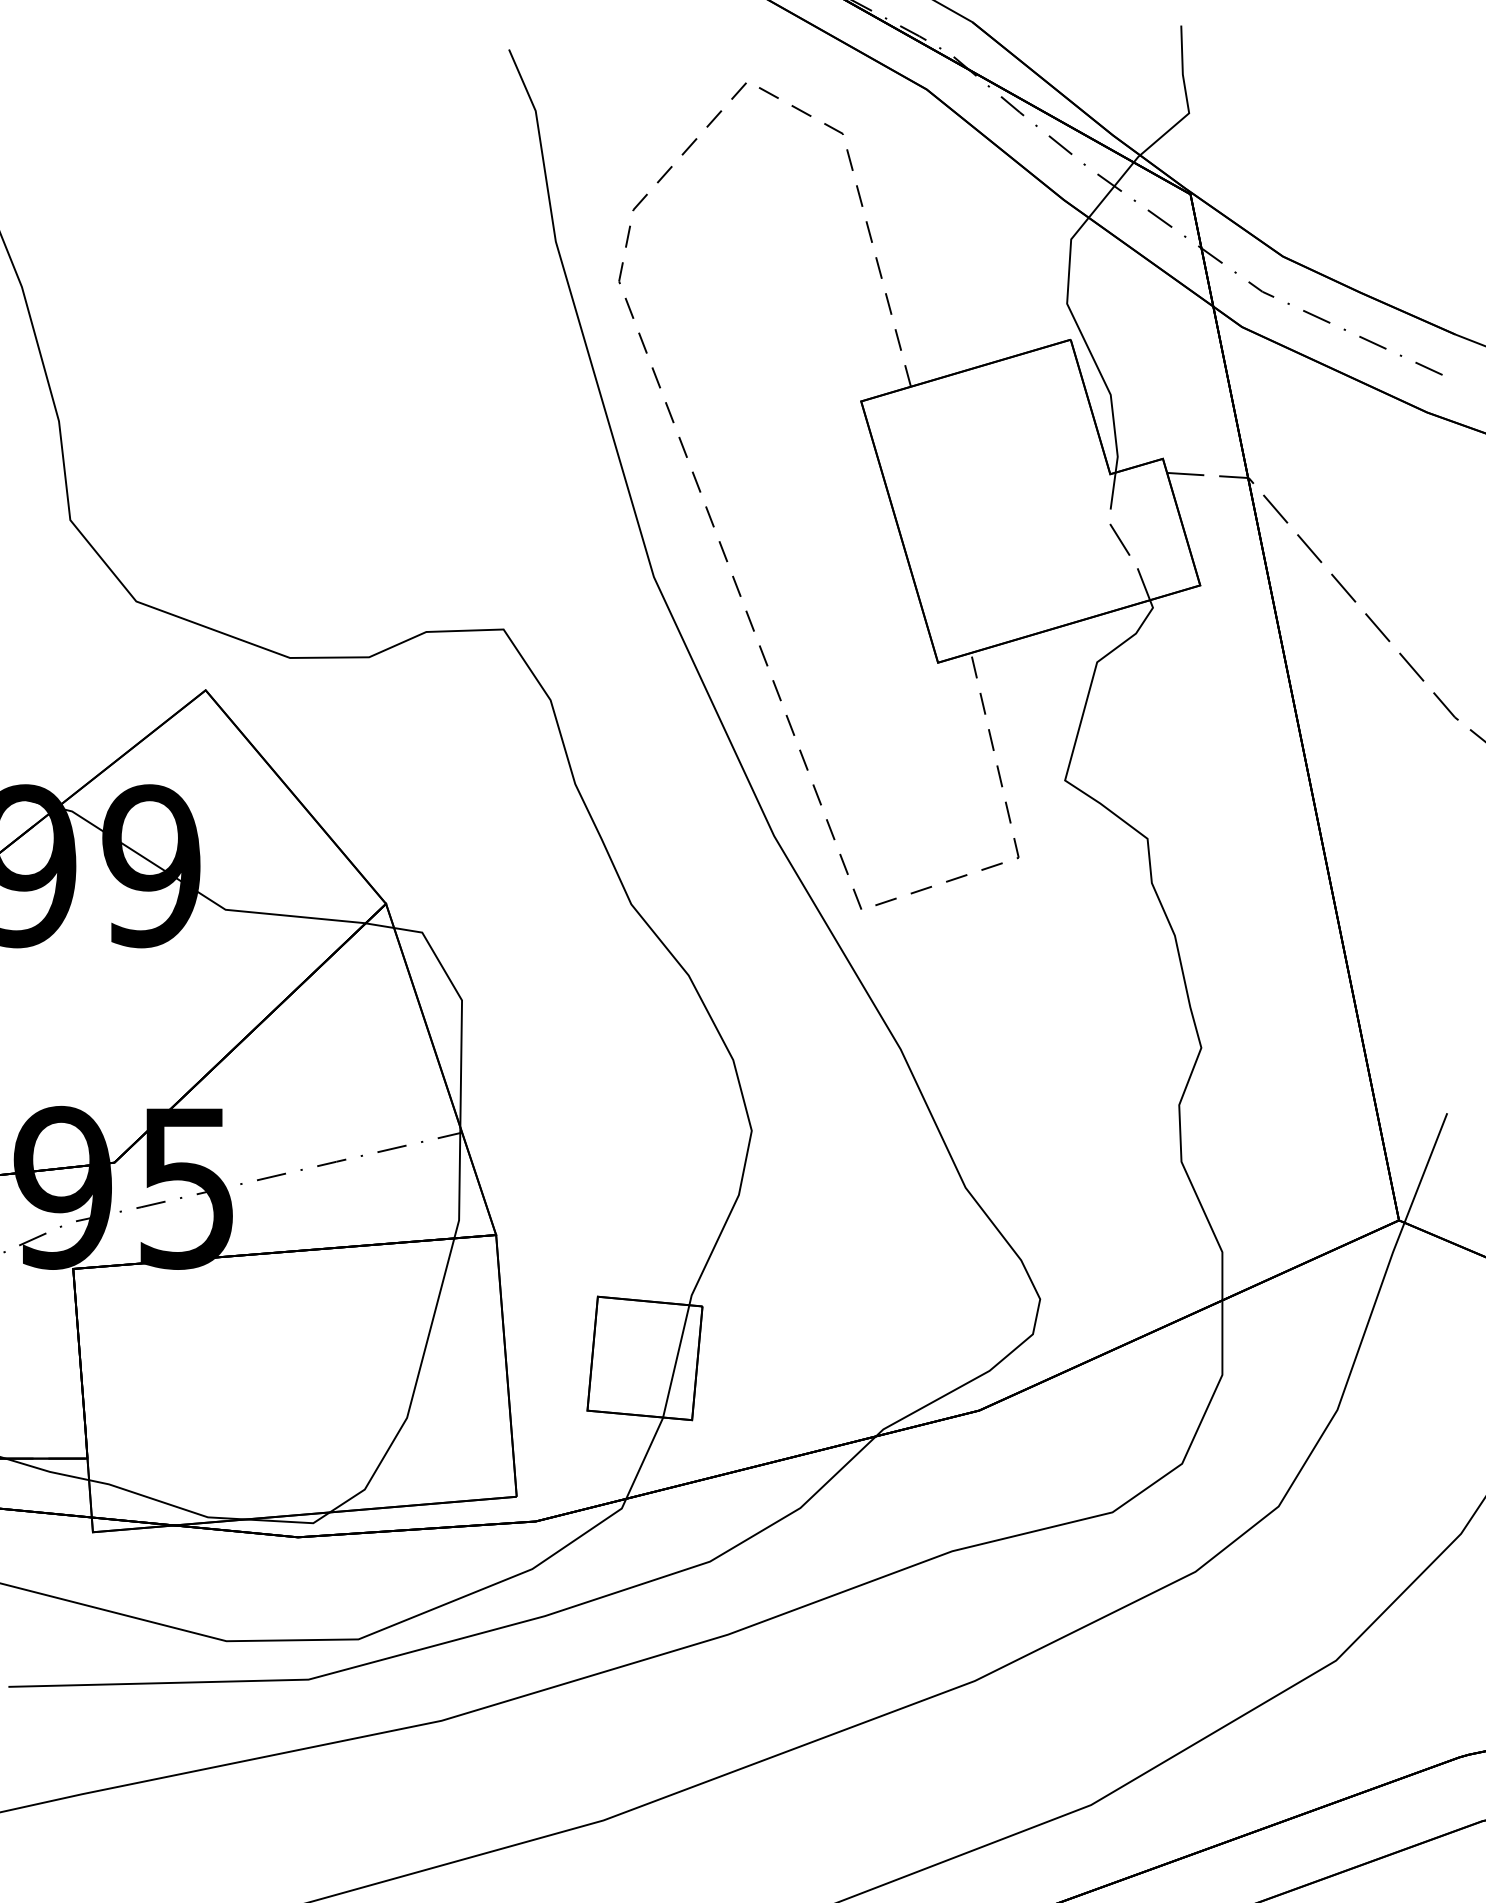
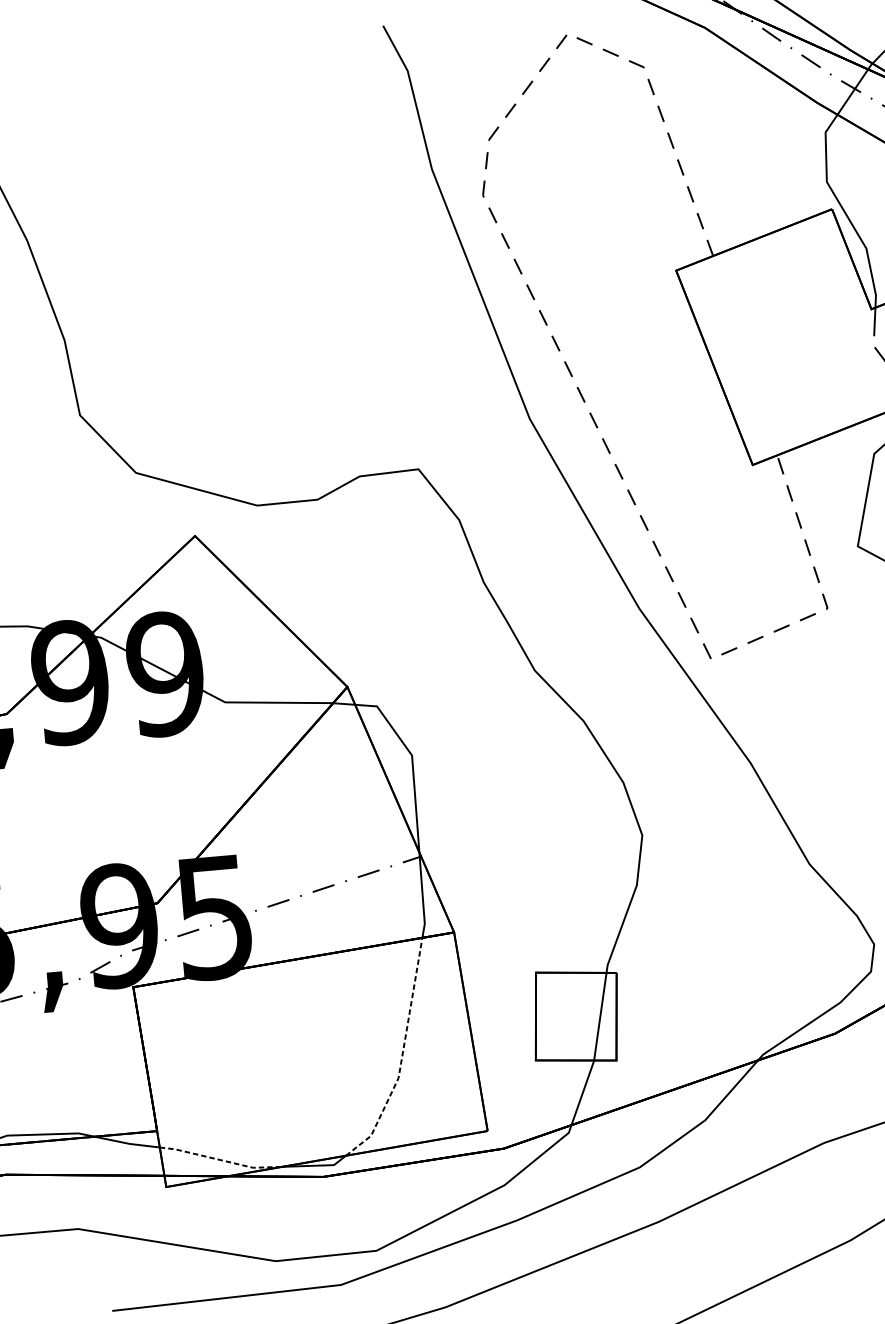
line: (414, 1389) -> (402, 1056), solid -> dashed
line: (166, 1503) -> (220, 1160), solid -> dashed

